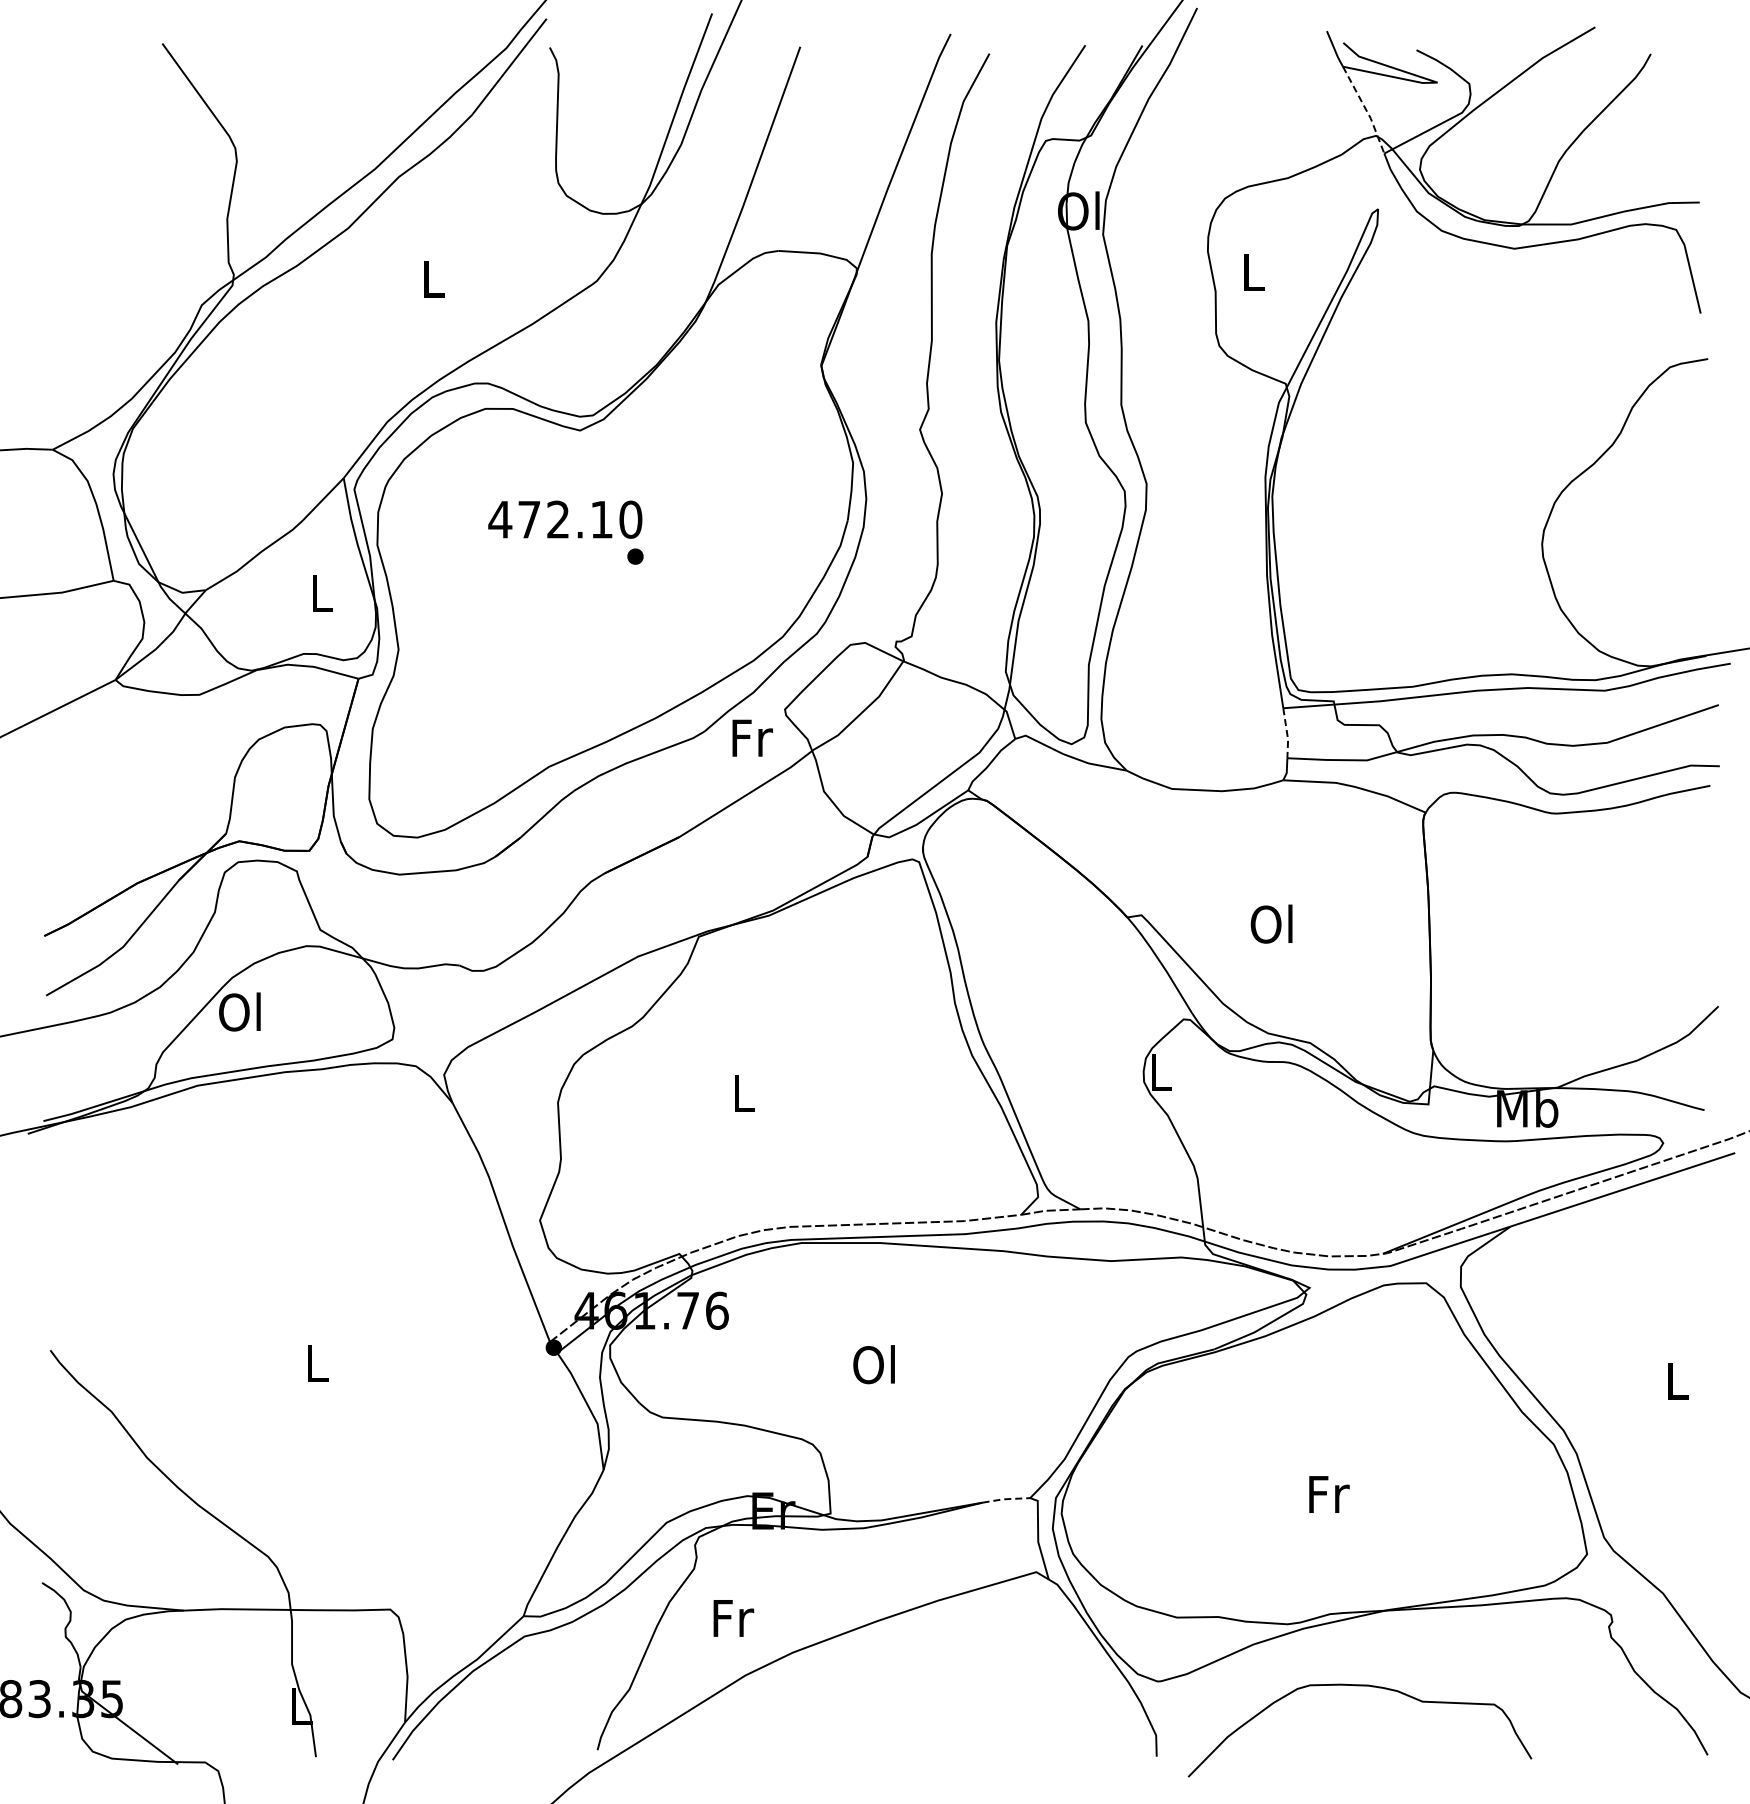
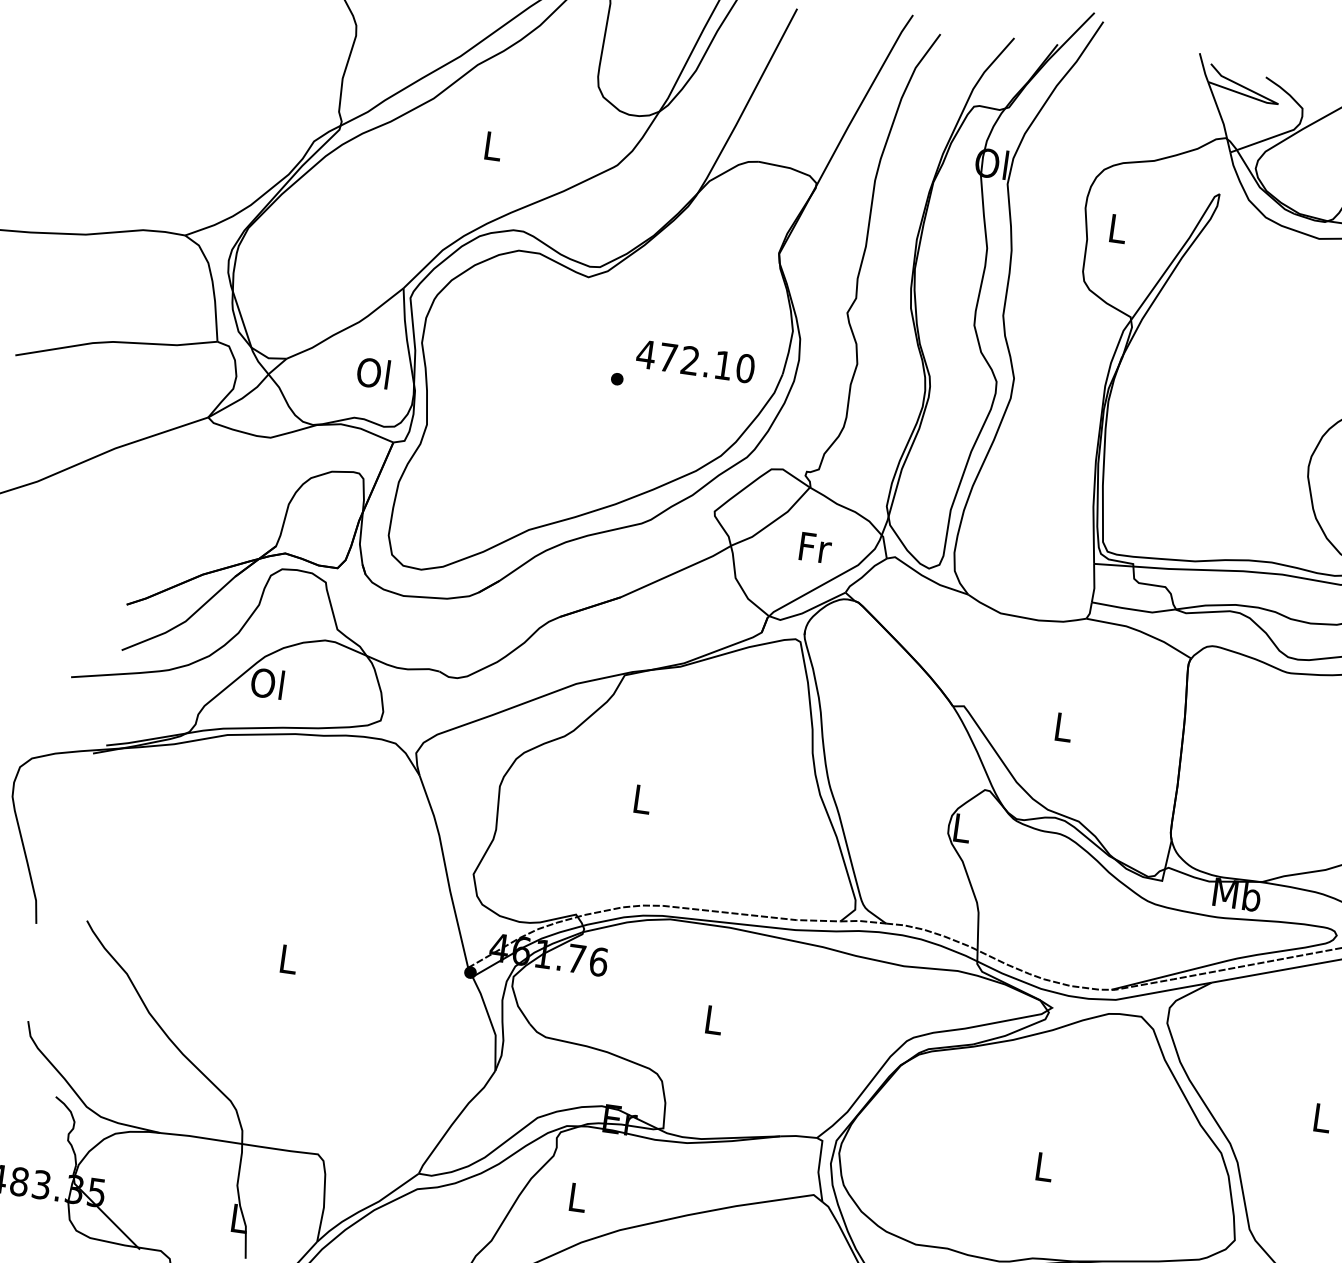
line: (1366, 109) -> (1221, 117), dashed -> solid
text: (565, 519) -> (695, 361), moved
text: (319, 592) -> (372, 372), L -> Ol
line: (1287, 733) -> (1094, 583), dashed -> solid
text: (752, 737) -> (815, 547), moved
text: (1271, 923) -> (1062, 726), Ol -> L
text: (873, 1364) -> (711, 1019), Ol -> L
text: (1329, 1494) -> (1045, 1167), Fr -> L
line: (1005, 1499) -> (798, 1136), dashed -> solid
text: (733, 1618) -> (578, 1197), Fr -> L

